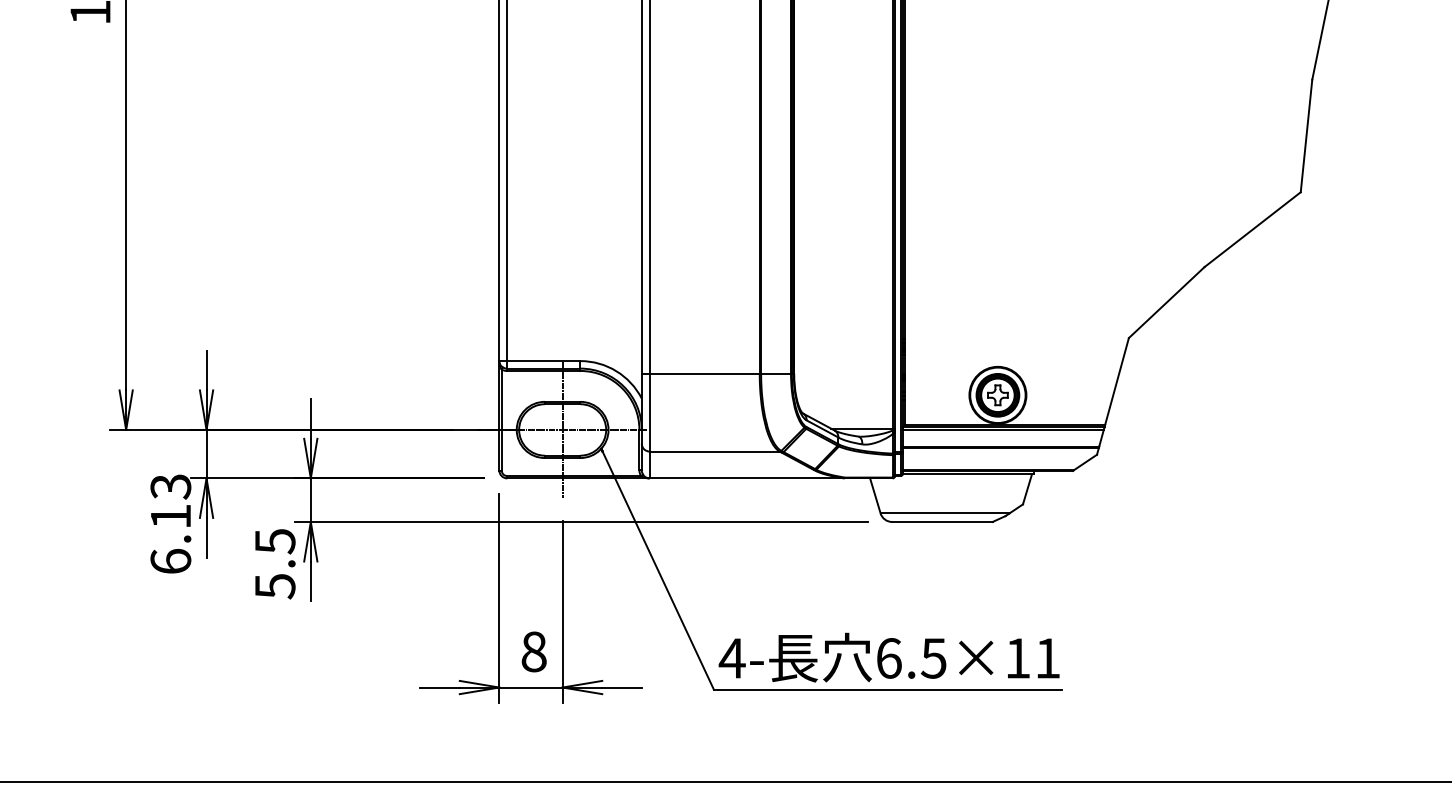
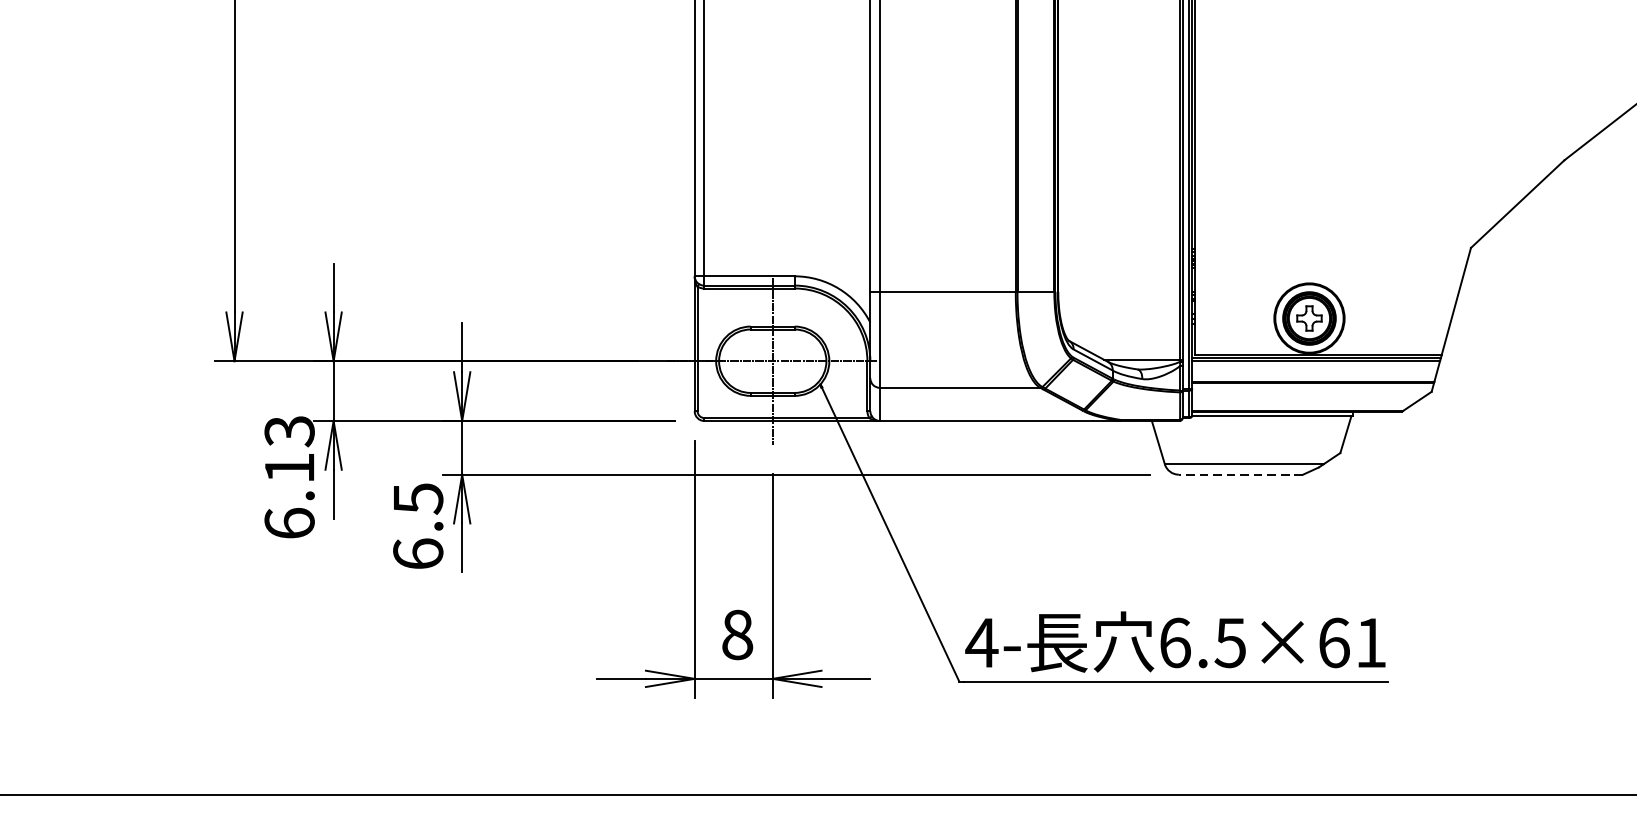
line: (941, 521) -> (1239, 474), solid -> dashed
text: (274, 586) -> (417, 554), 5.5 -> 6.5
text: (1018, 658) -> (1334, 643), 6.5×11 -> 6.5×61

